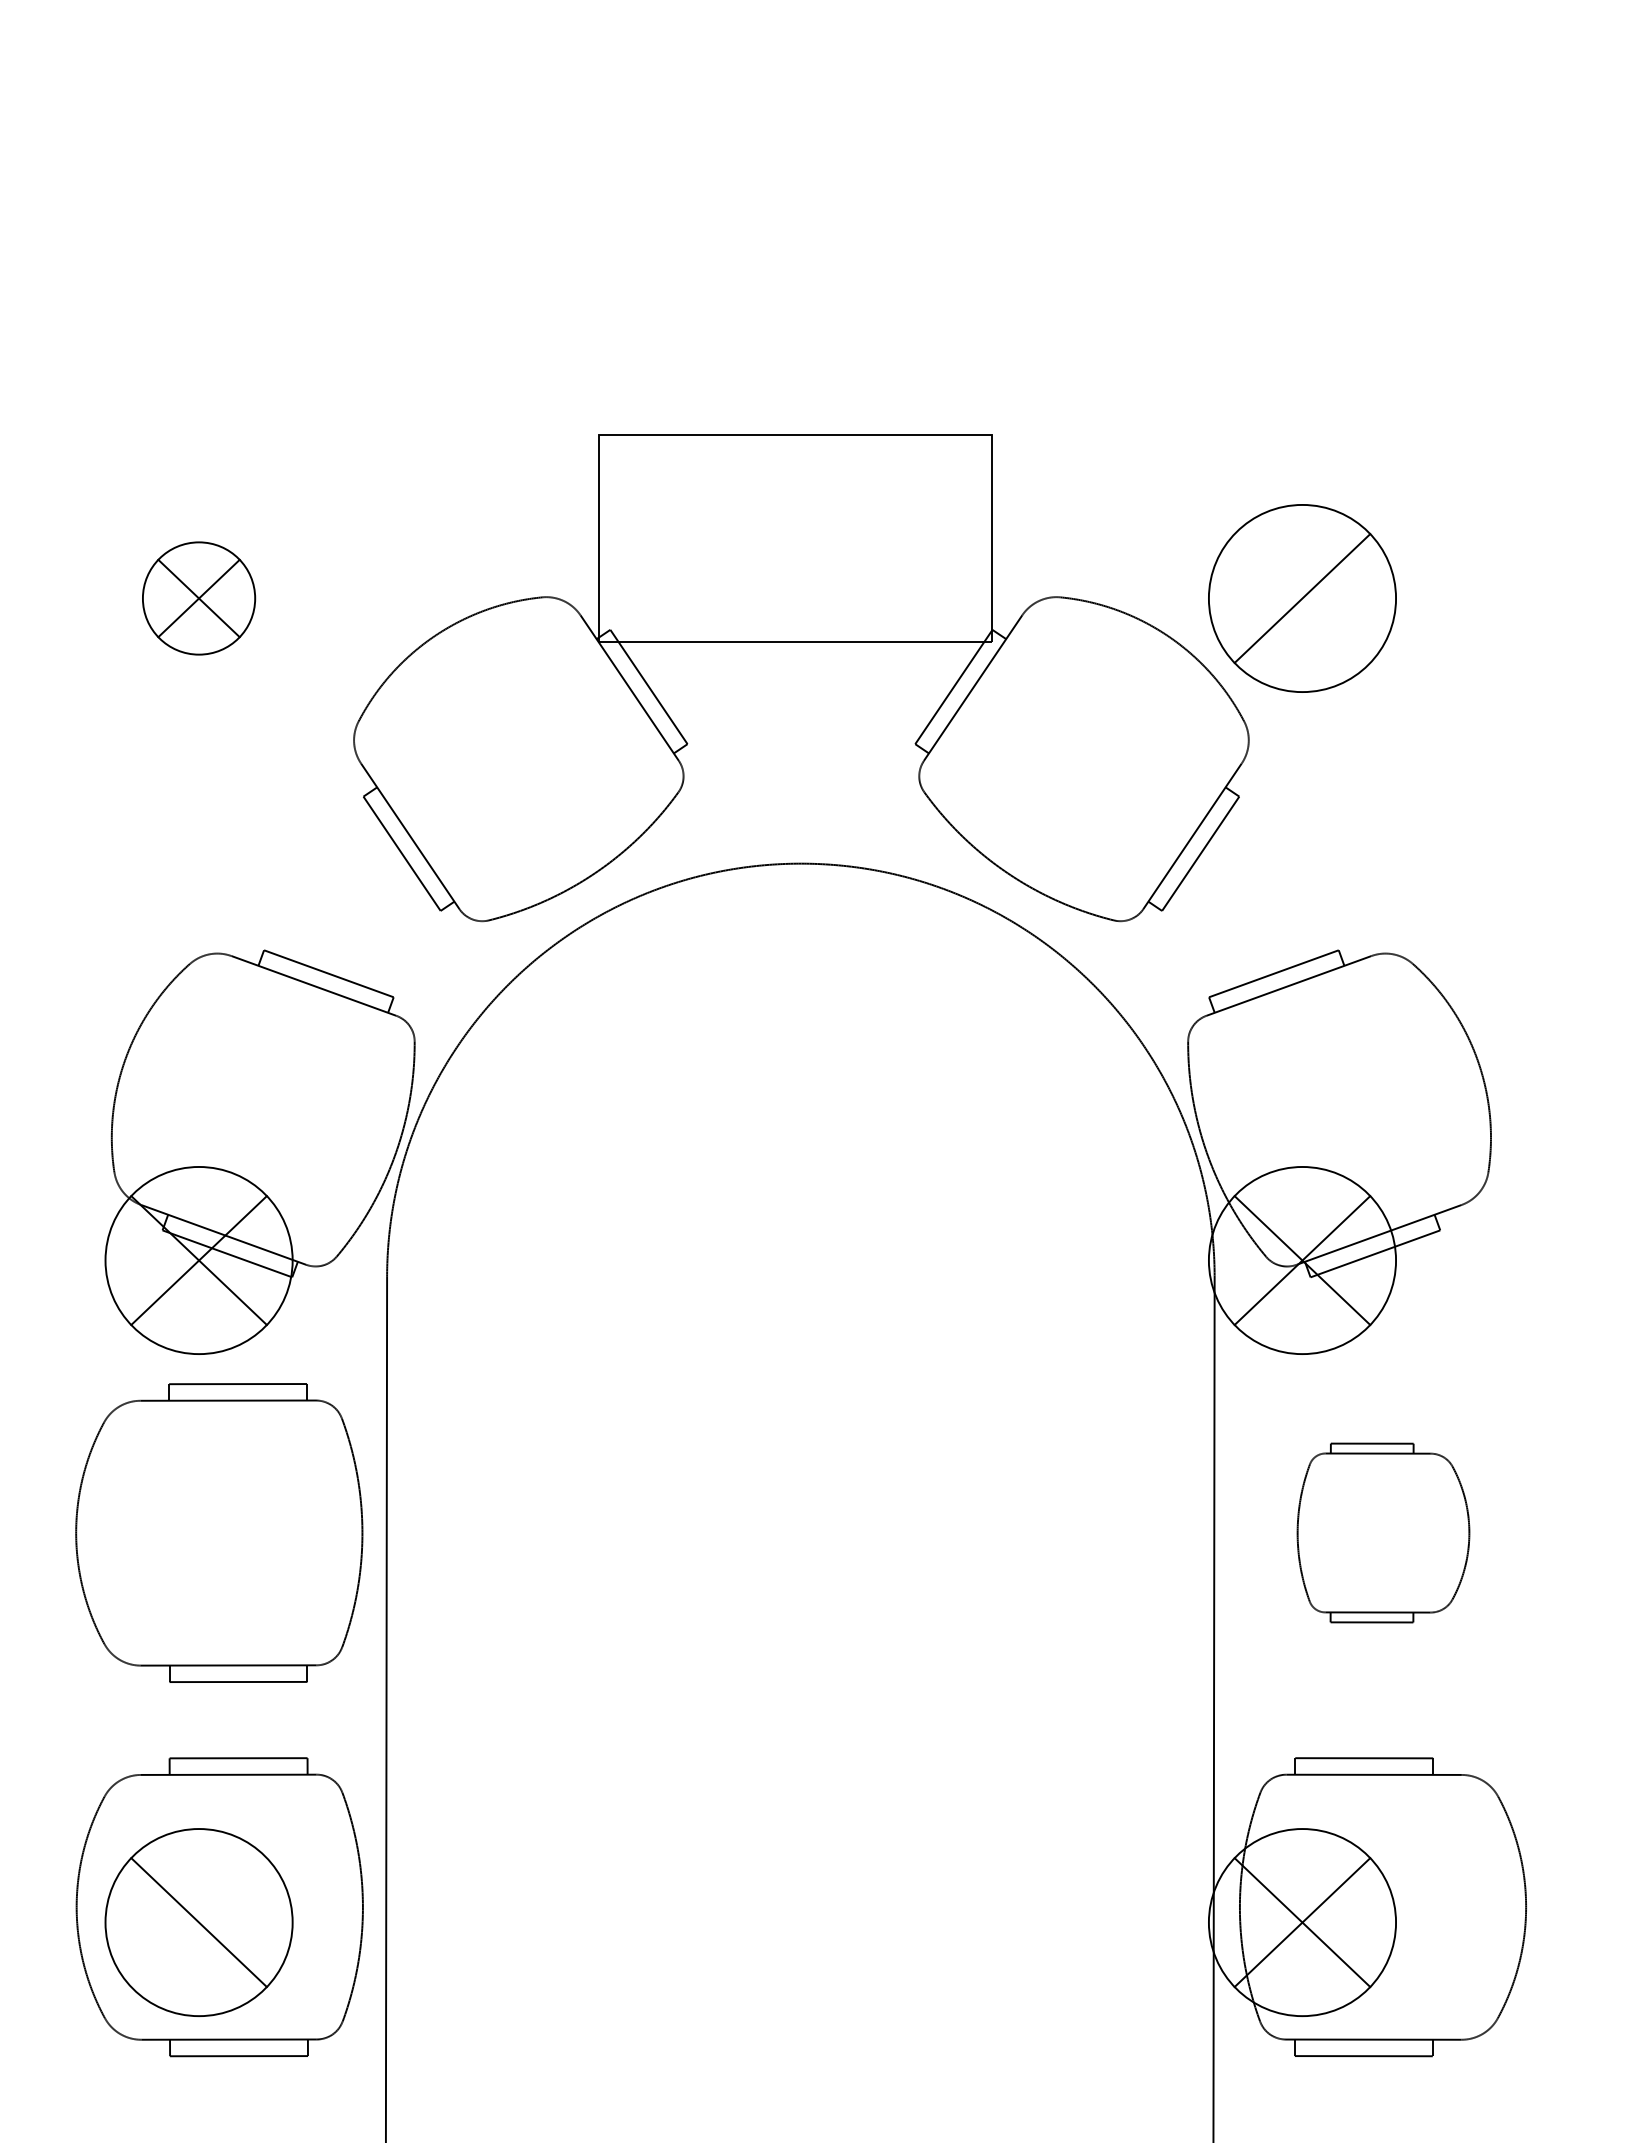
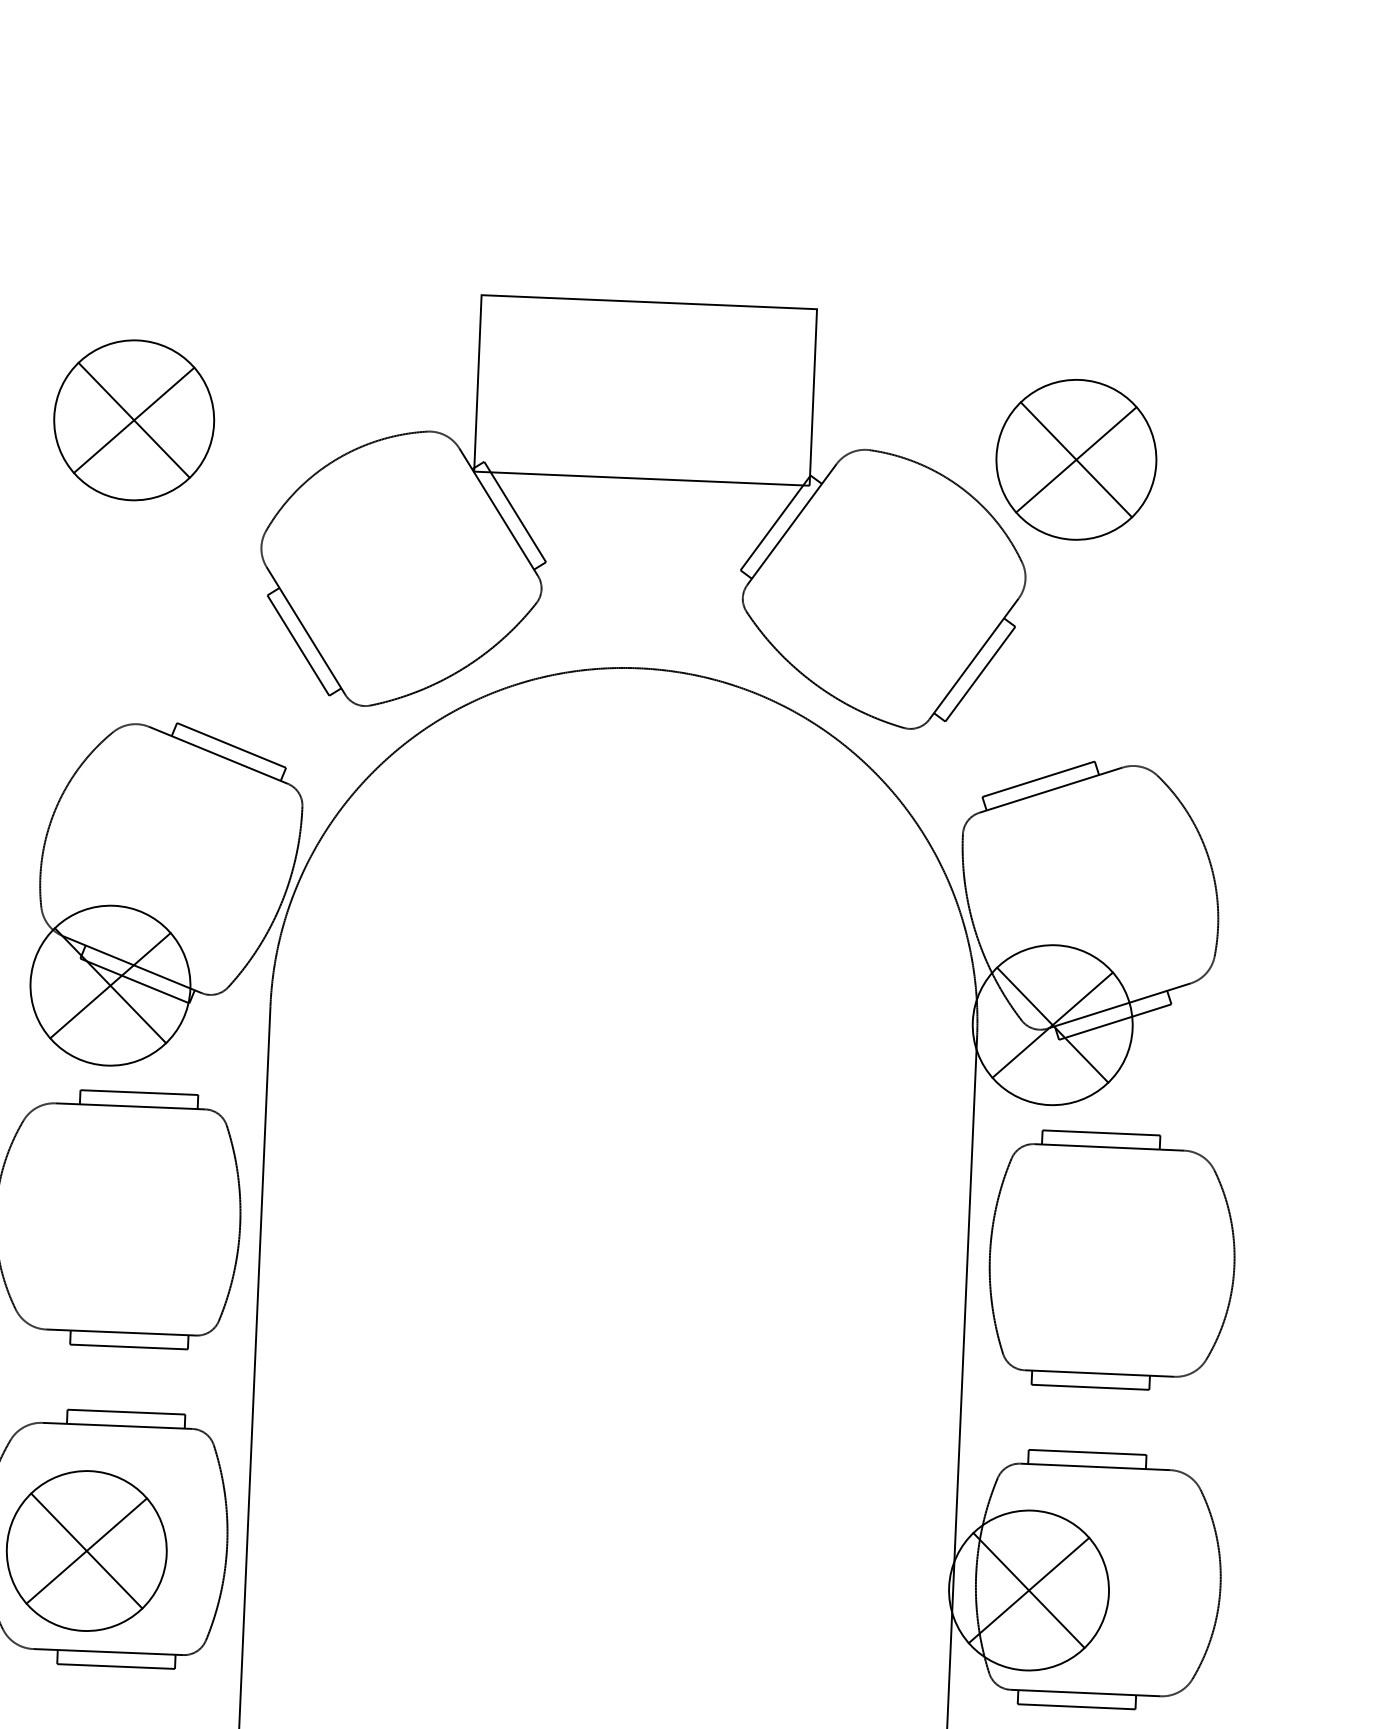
part: (198, 598) -> (133, 420), size x1.67
line: (1302, 598) -> (1076, 459), added
part: (1383, 1532) -> (1112, 1260), size x1.67
line: (198, 1922) -> (86, 1550), added

